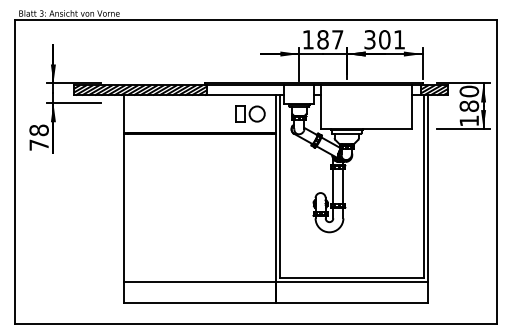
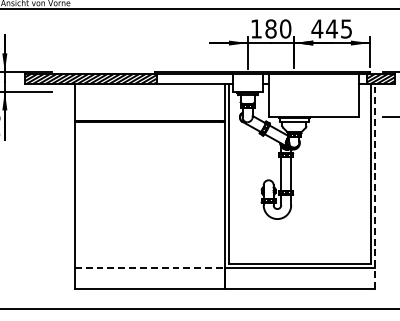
text: (337, 39) -> (285, 28), 187 -> 180
text: (383, 39) -> (330, 28), 301 -> 445
part: (250, 113) -> (199, 101), removed
line: (428, 199) -> (375, 186), solid -> dashed
line: (200, 281) -> (150, 267), solid -> dashed

